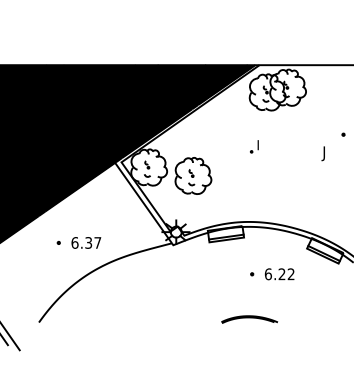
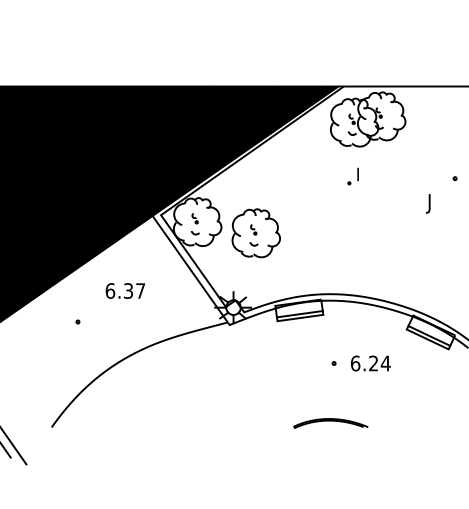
part: (253, 146) -> (352, 176), moved
text: (85, 242) -> (124, 290), moved
text: (290, 274) -> (385, 363), 6.22 -> 6.24

